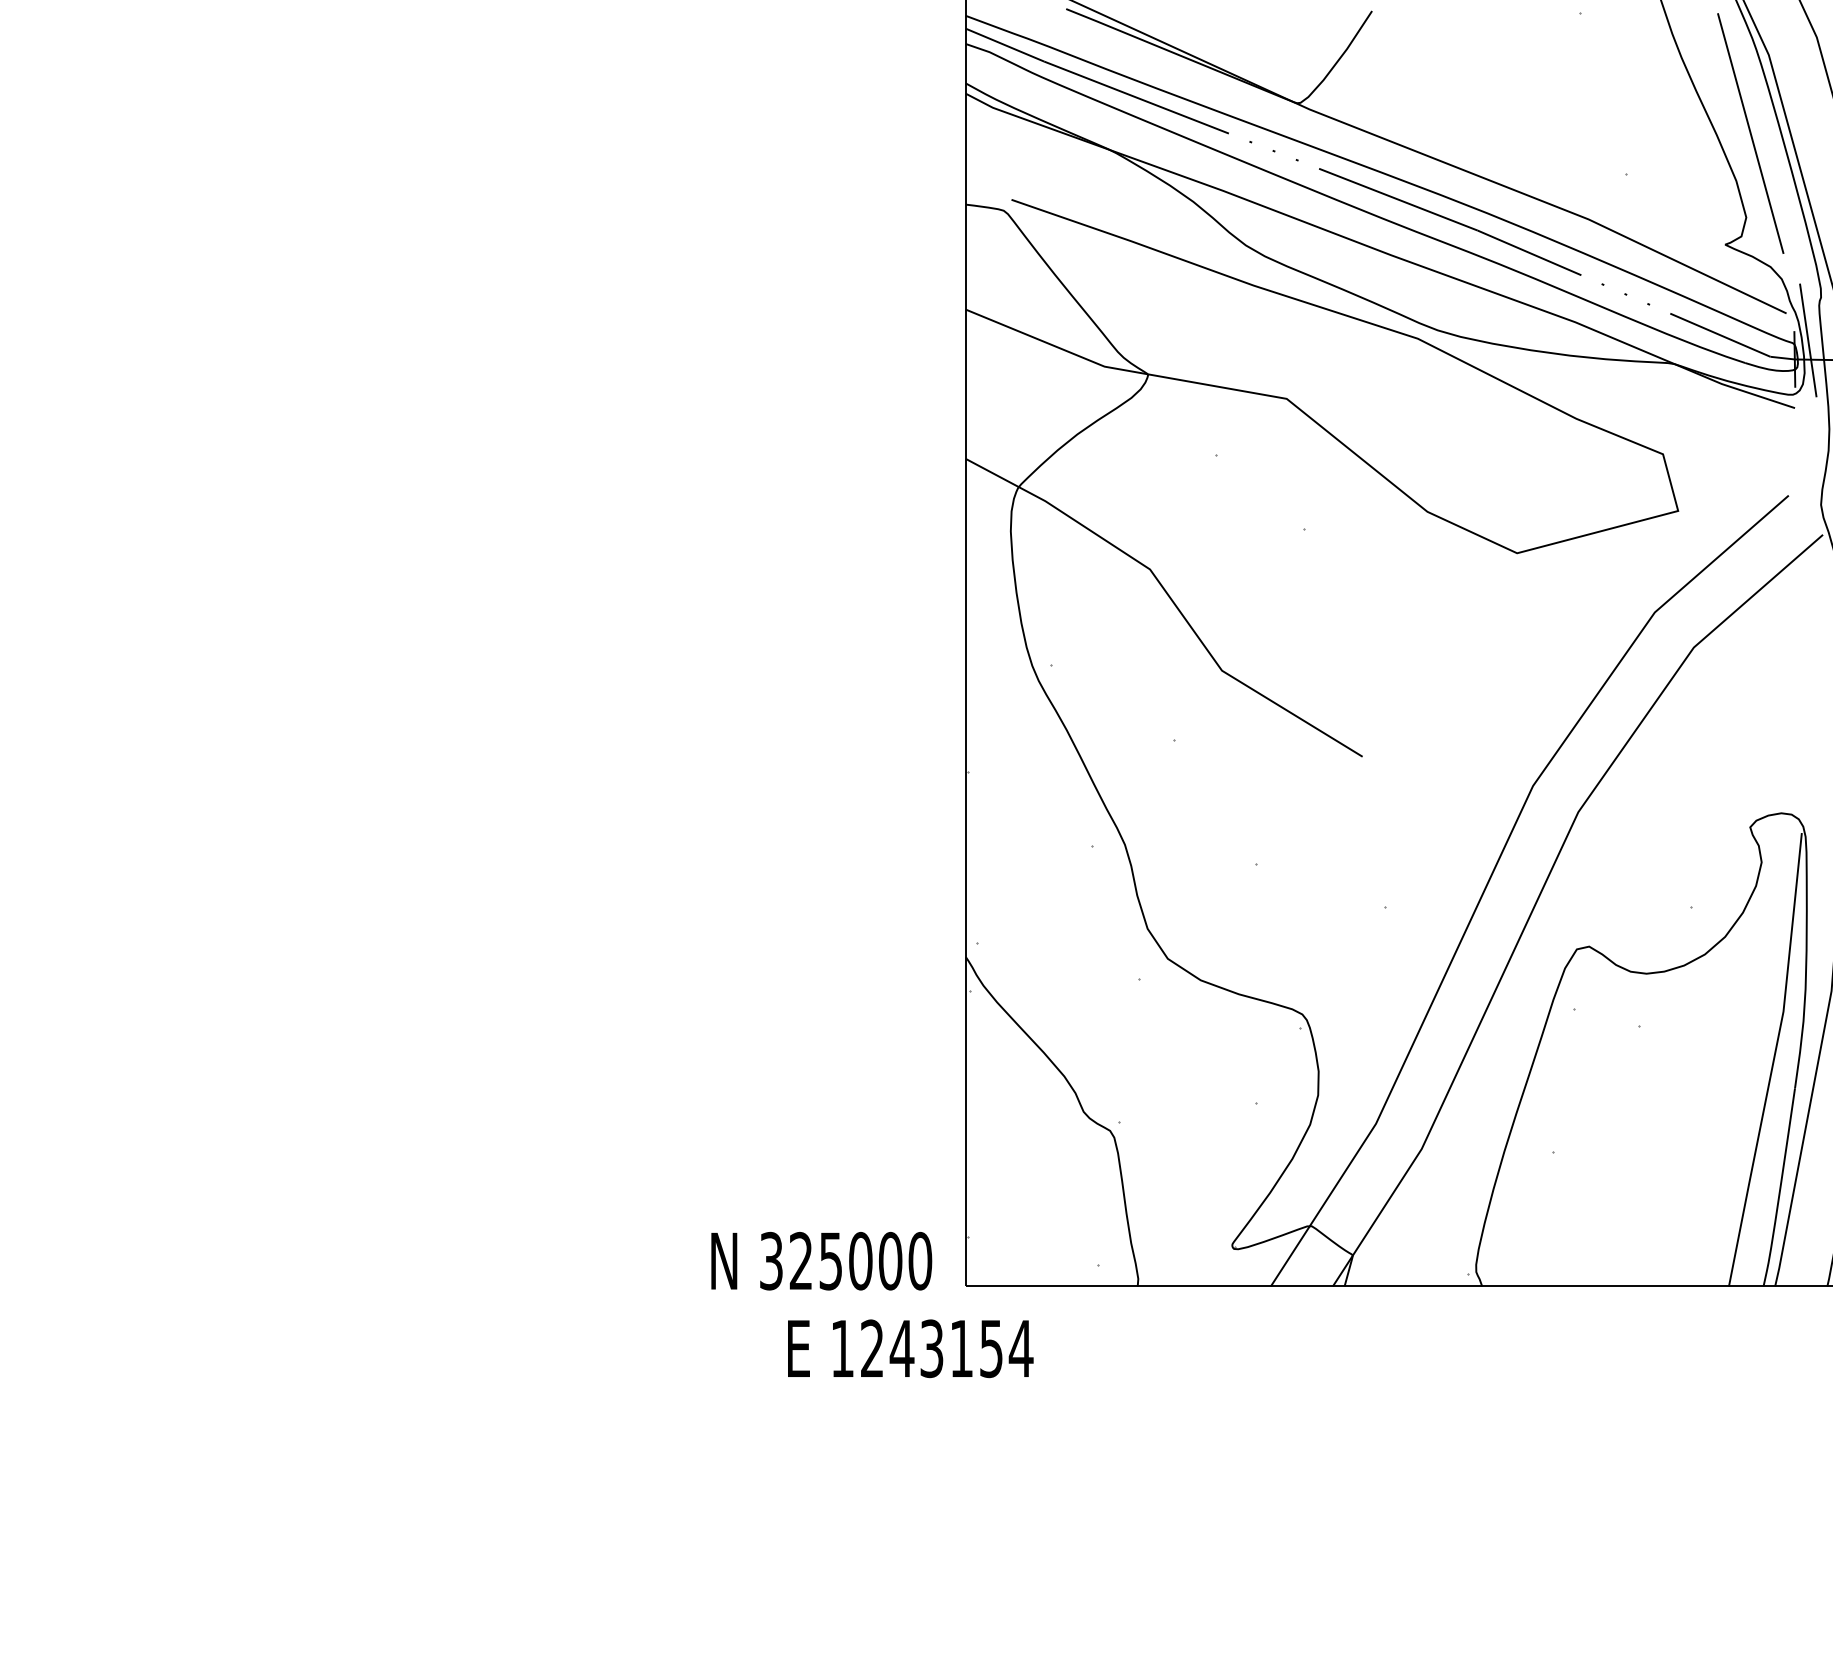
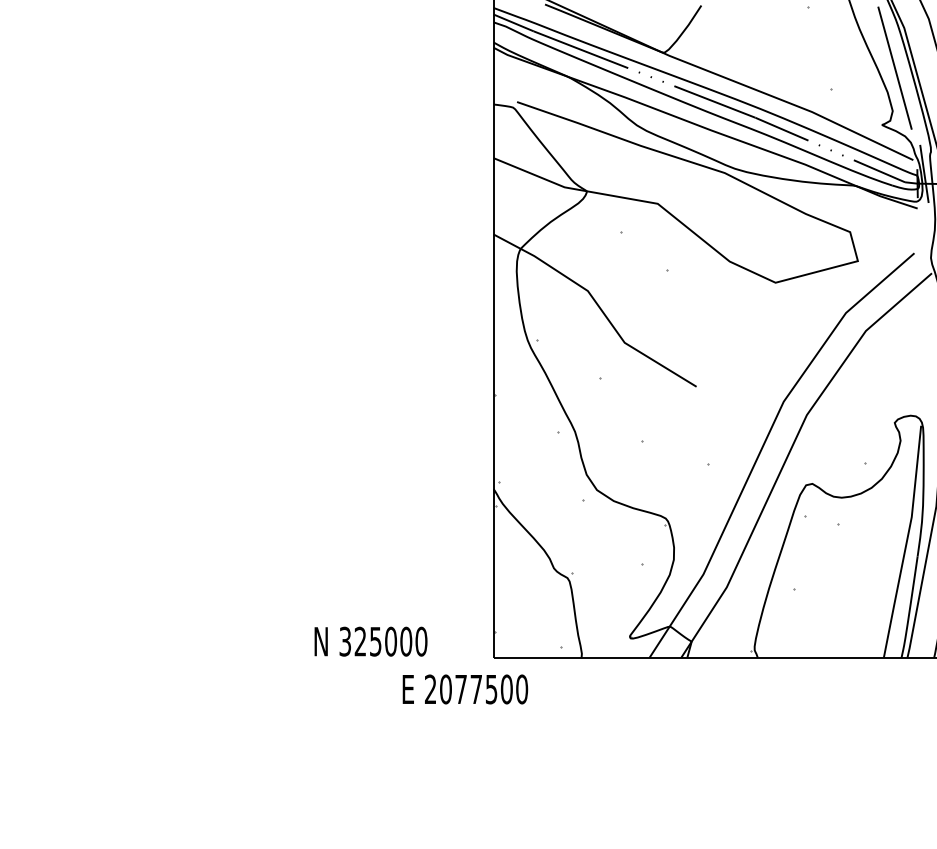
text: (820, 1260) -> (370, 641), moved
text: (932, 1348) -> (476, 689), 1243154 -> 2077500

